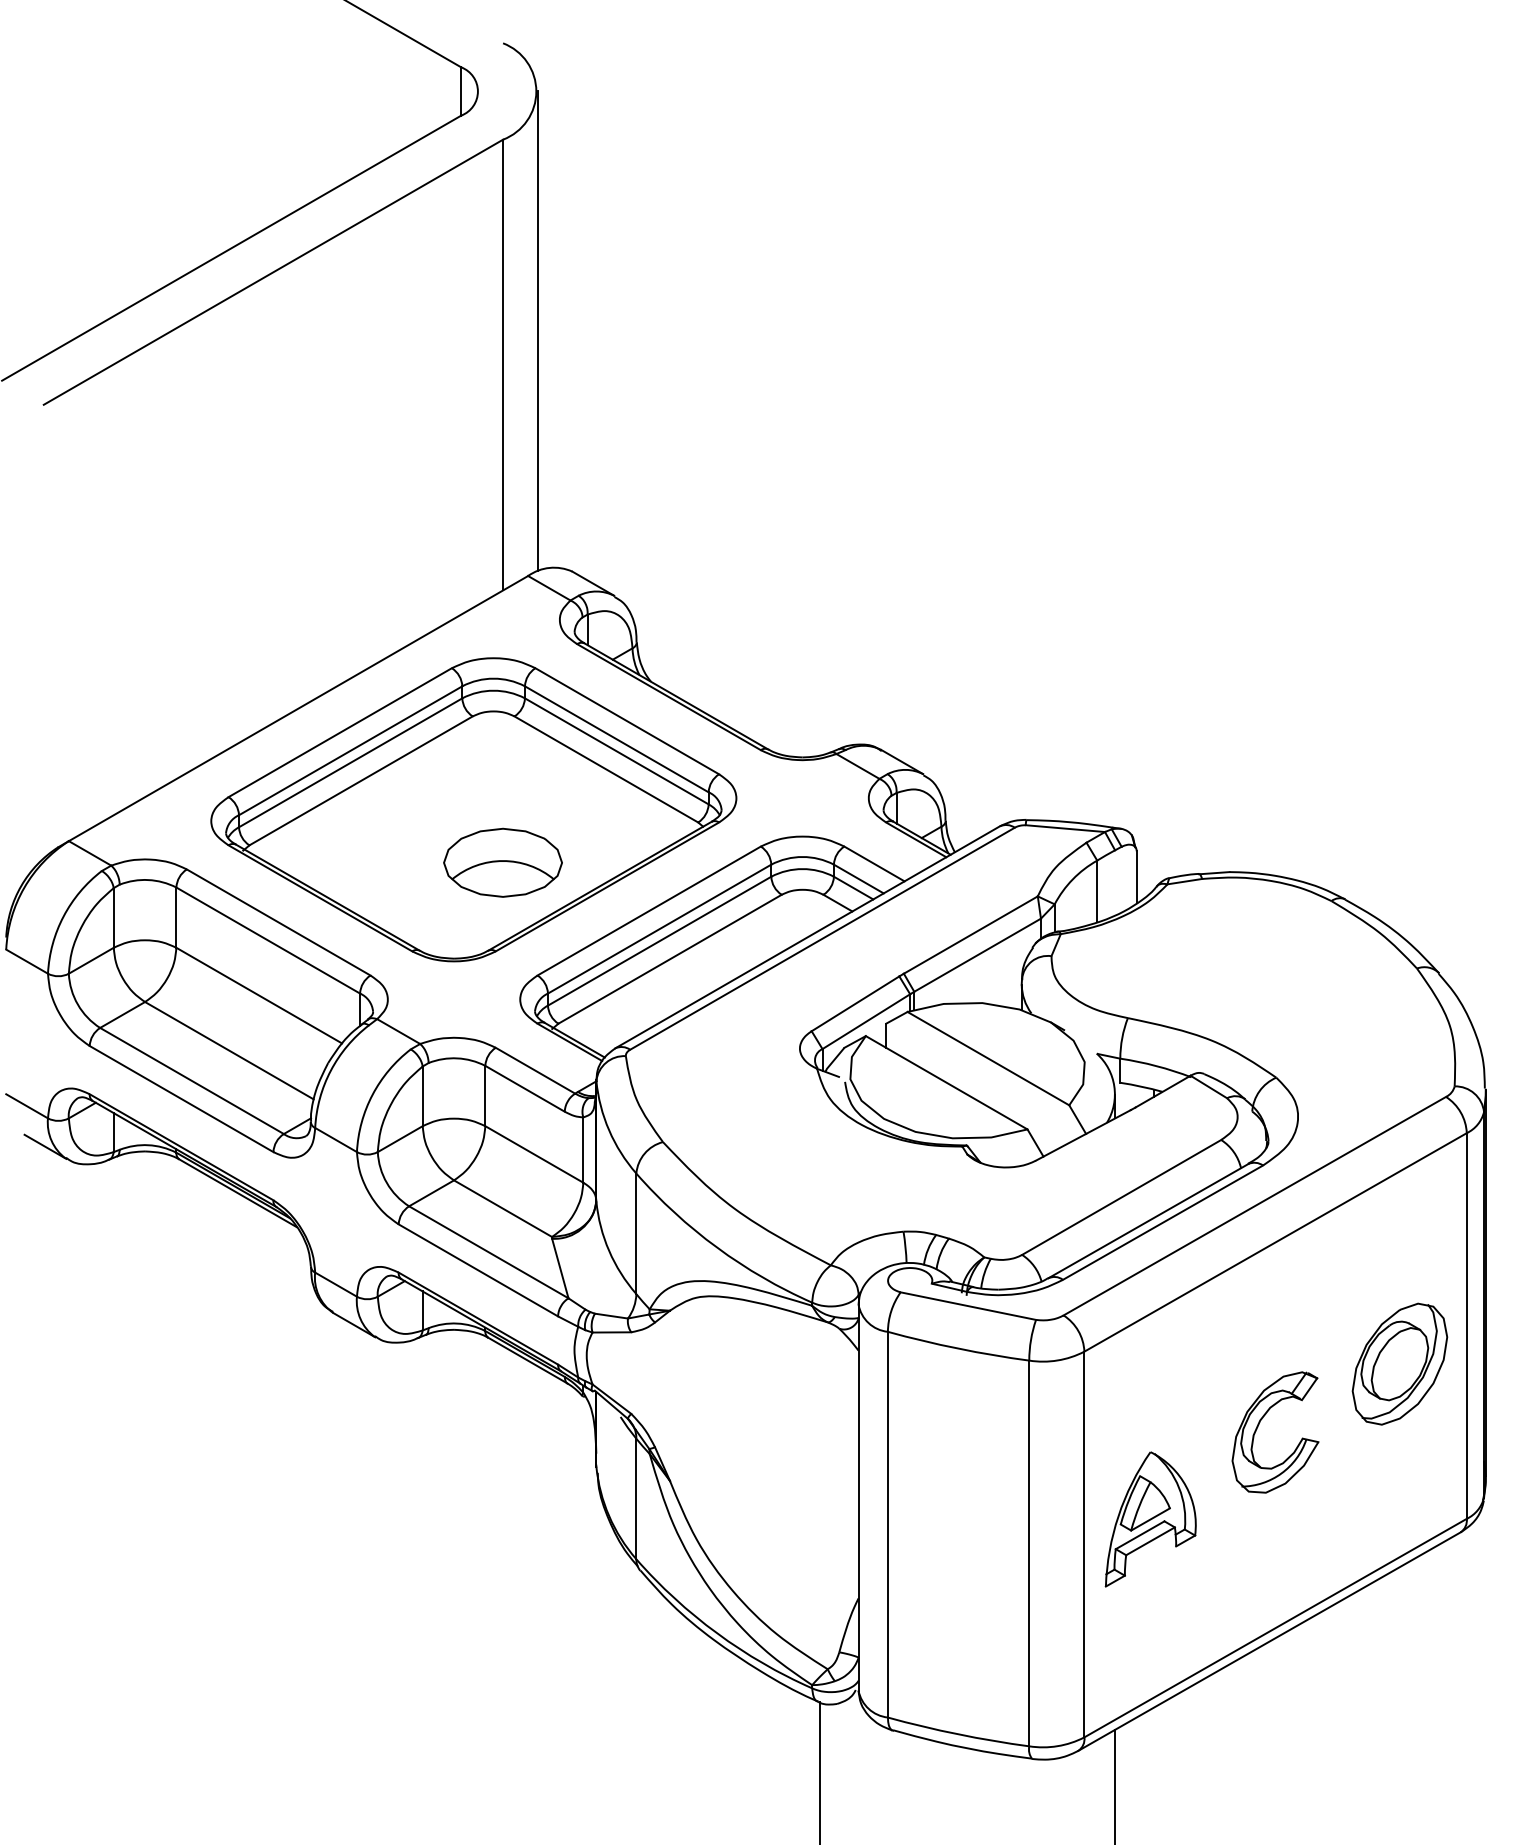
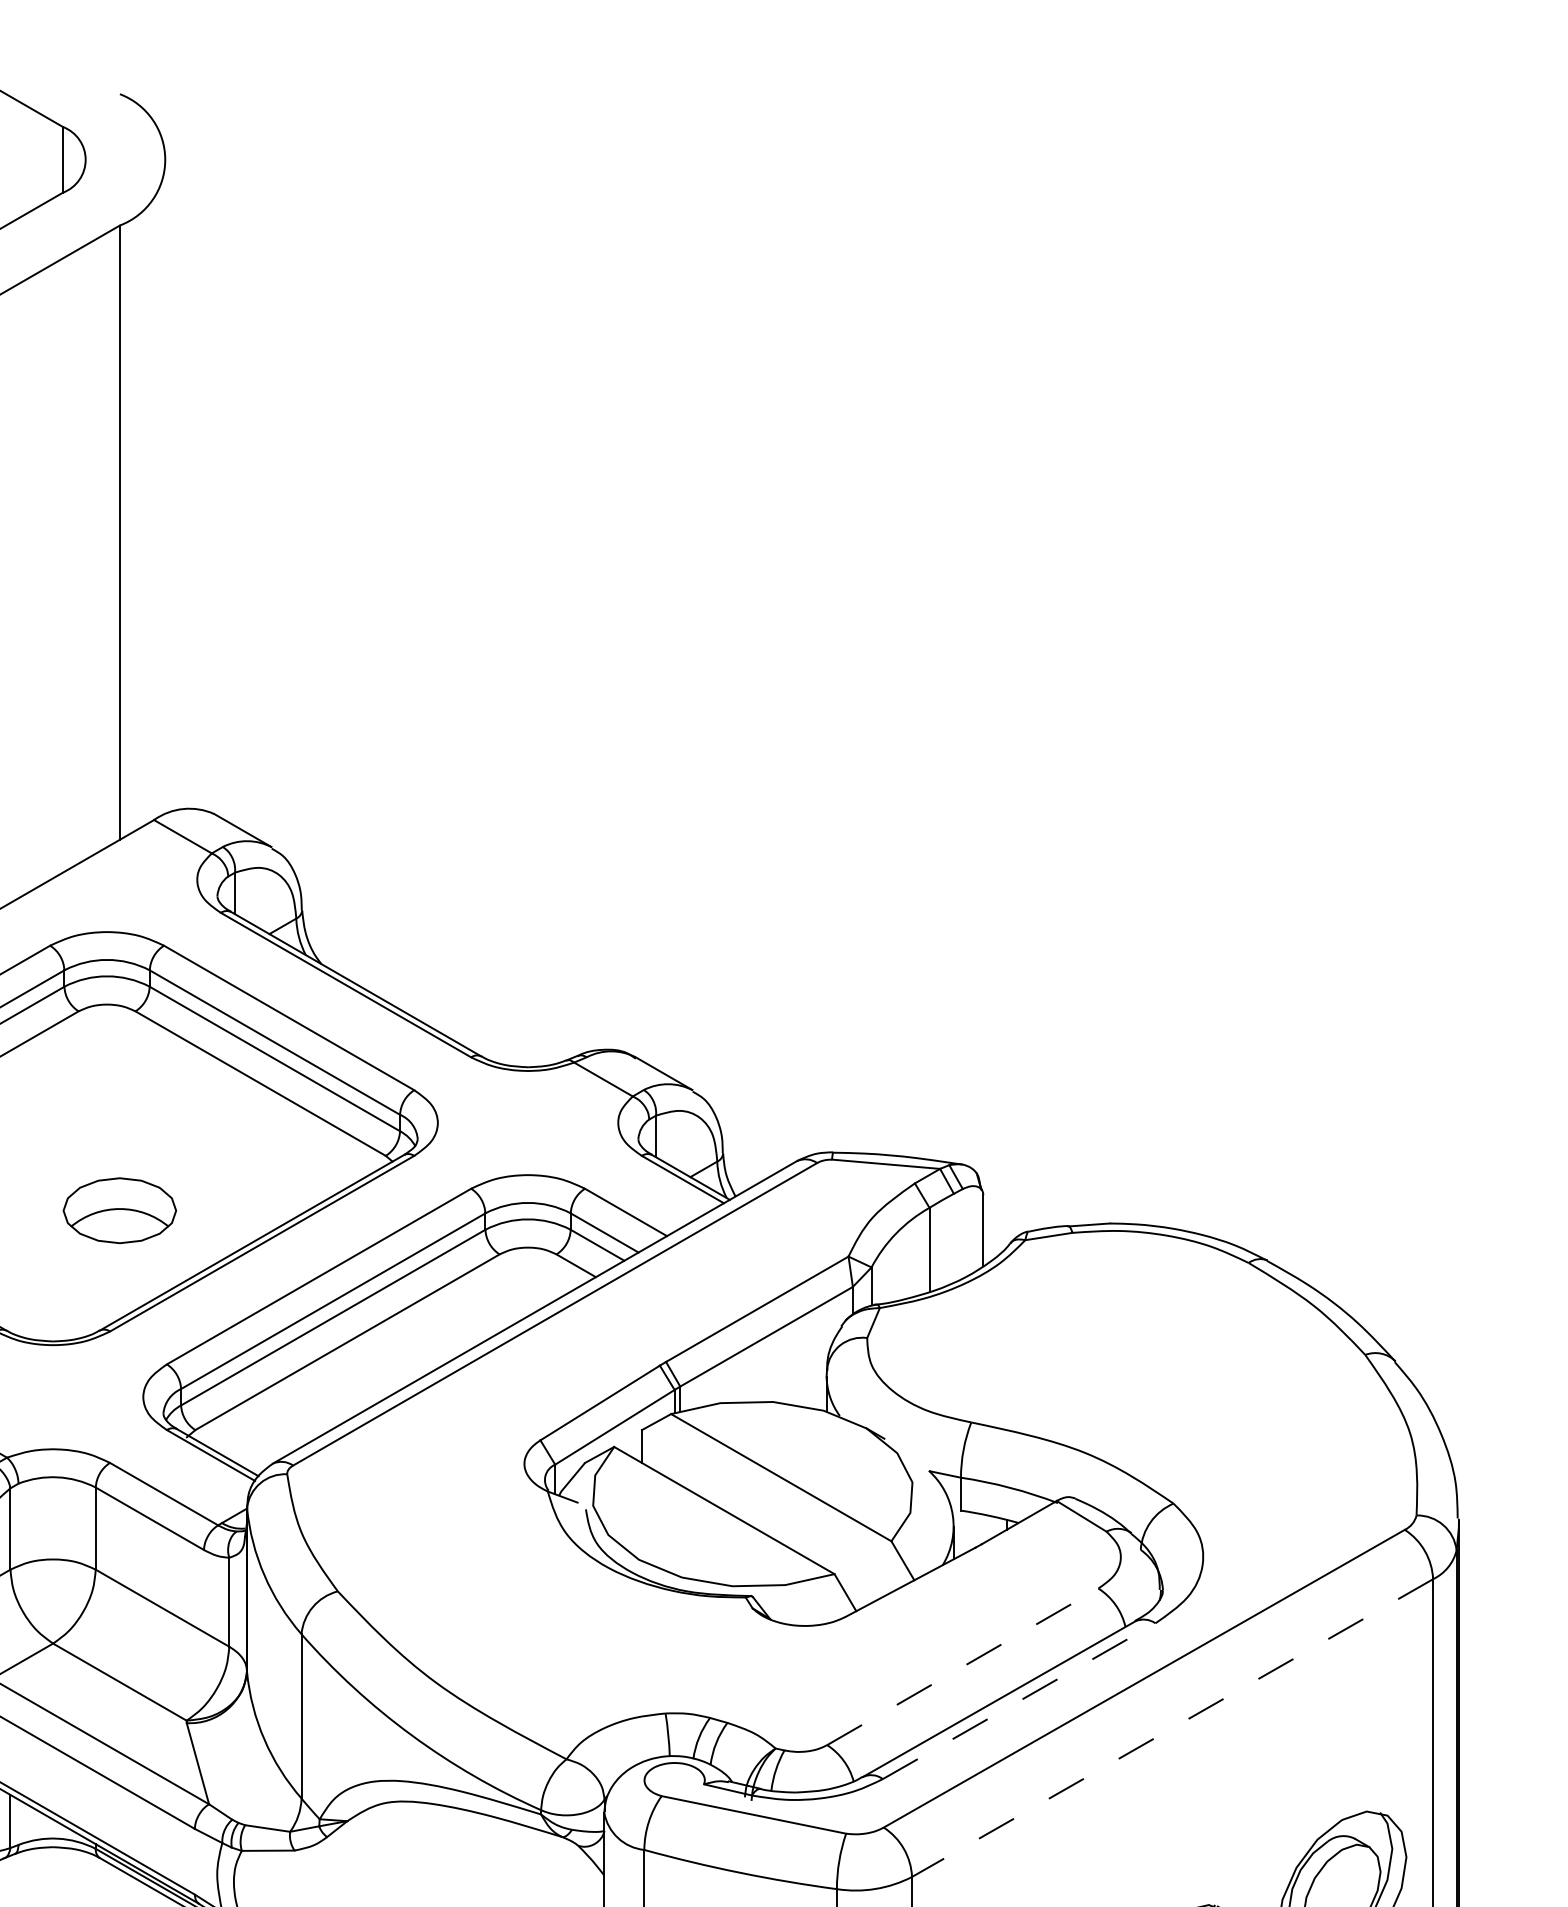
line: (537, 331) -> (166, 486), removed
part: (502, 862) -> (119, 1210), size x0.7
line: (1121, 1197) -> (962, 1666), solid -> dashed
line: (1163, 1222) -> (1019, 1700), solid -> dashed
line: (1275, 1242) -> (1172, 1728), solid -> dashed

